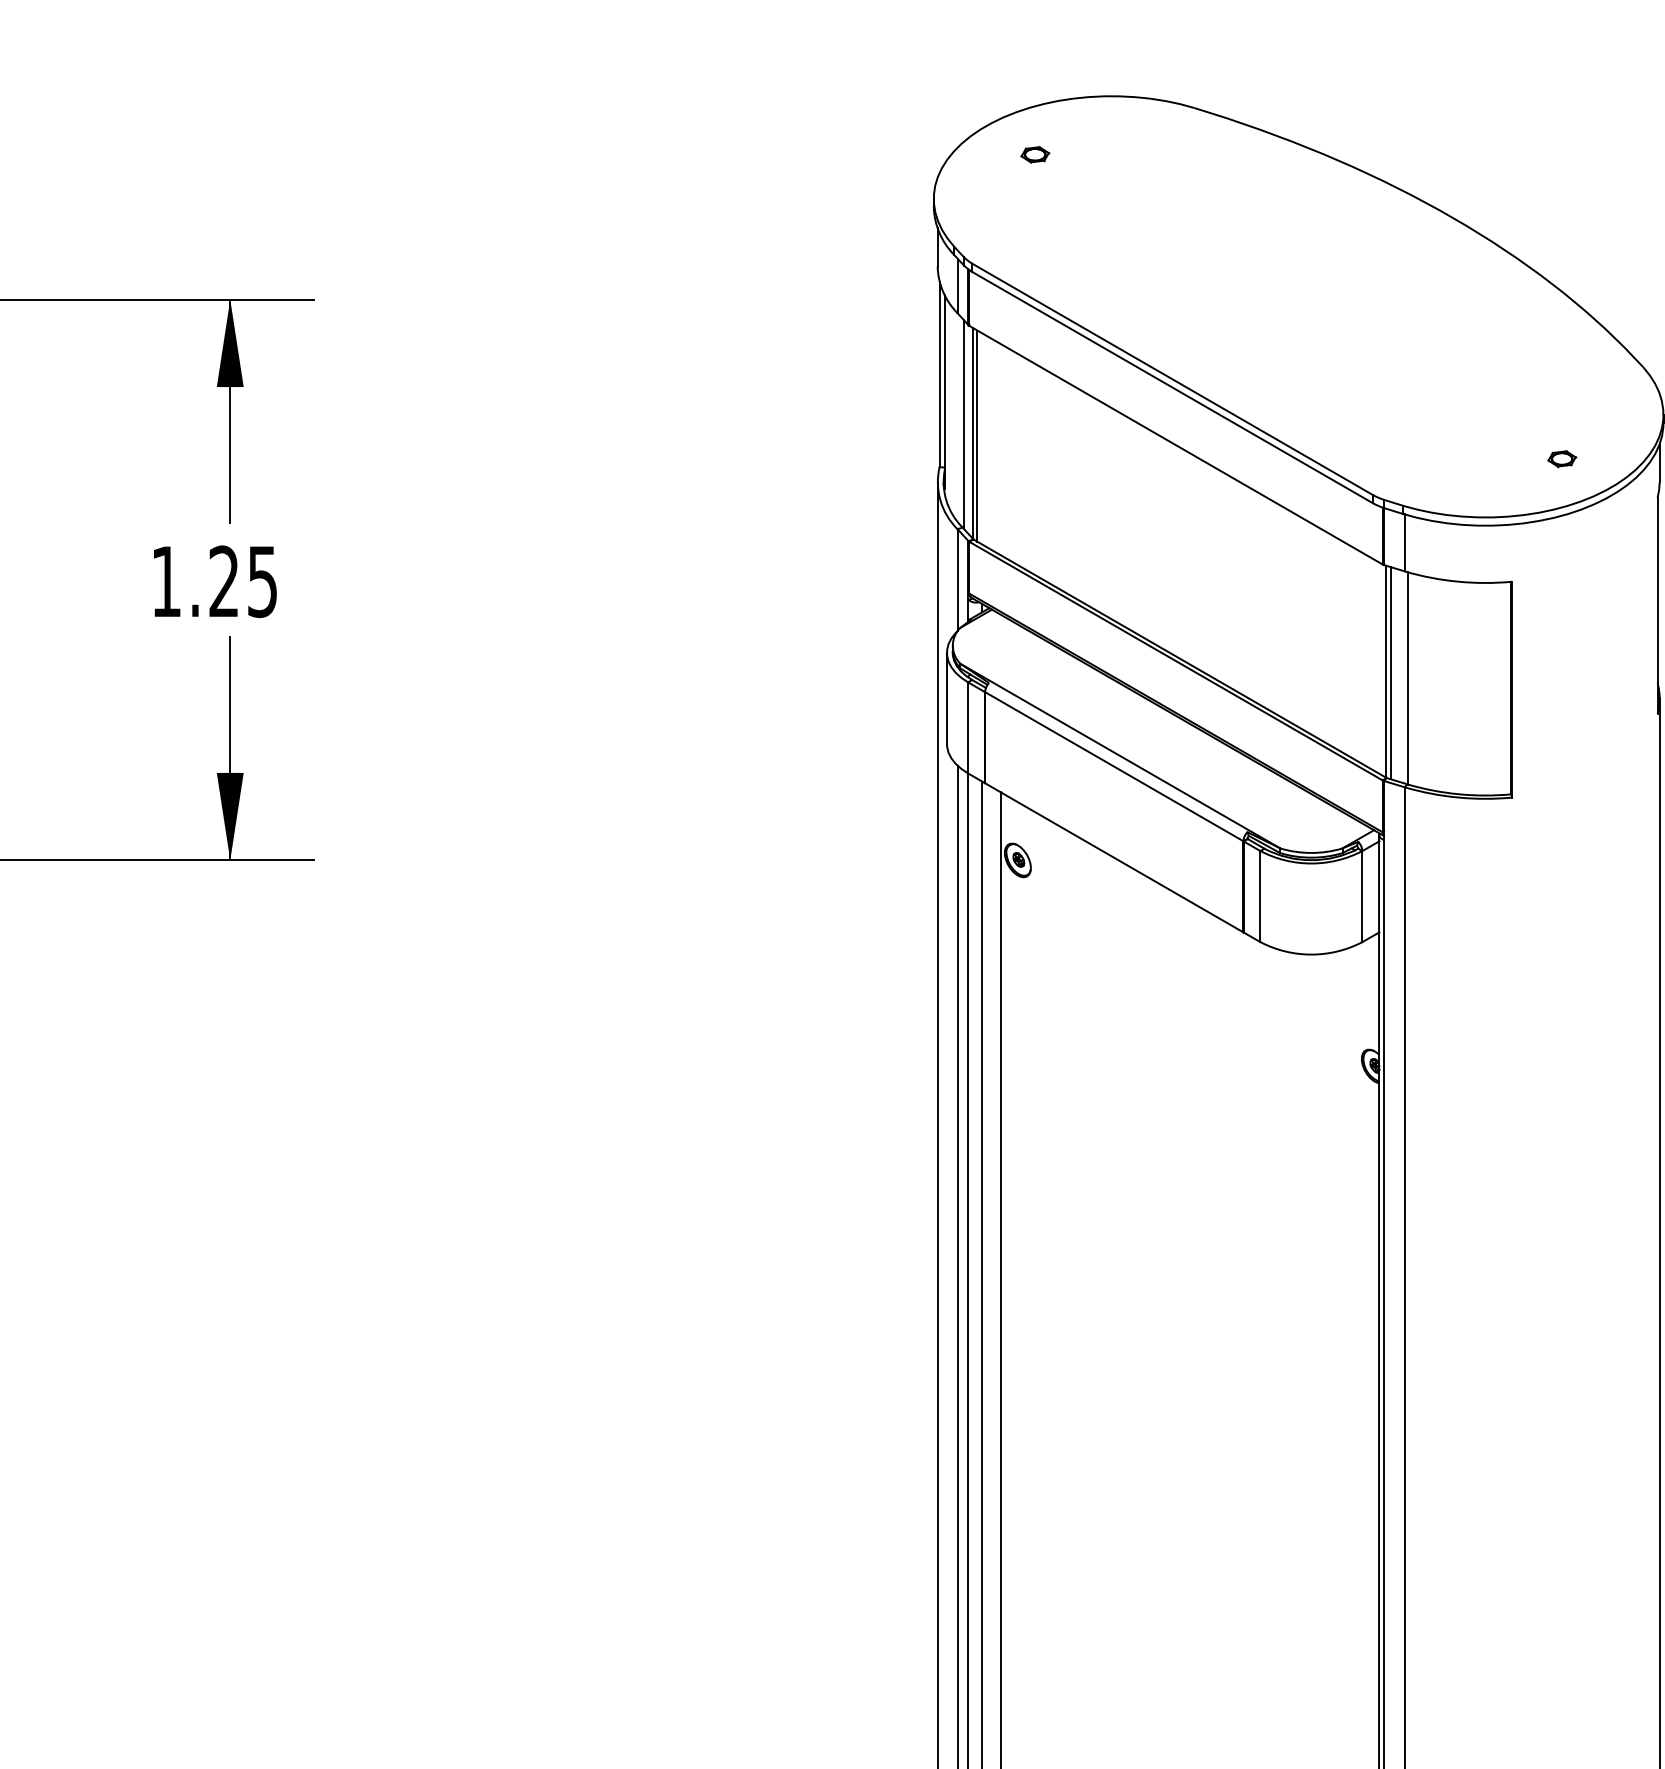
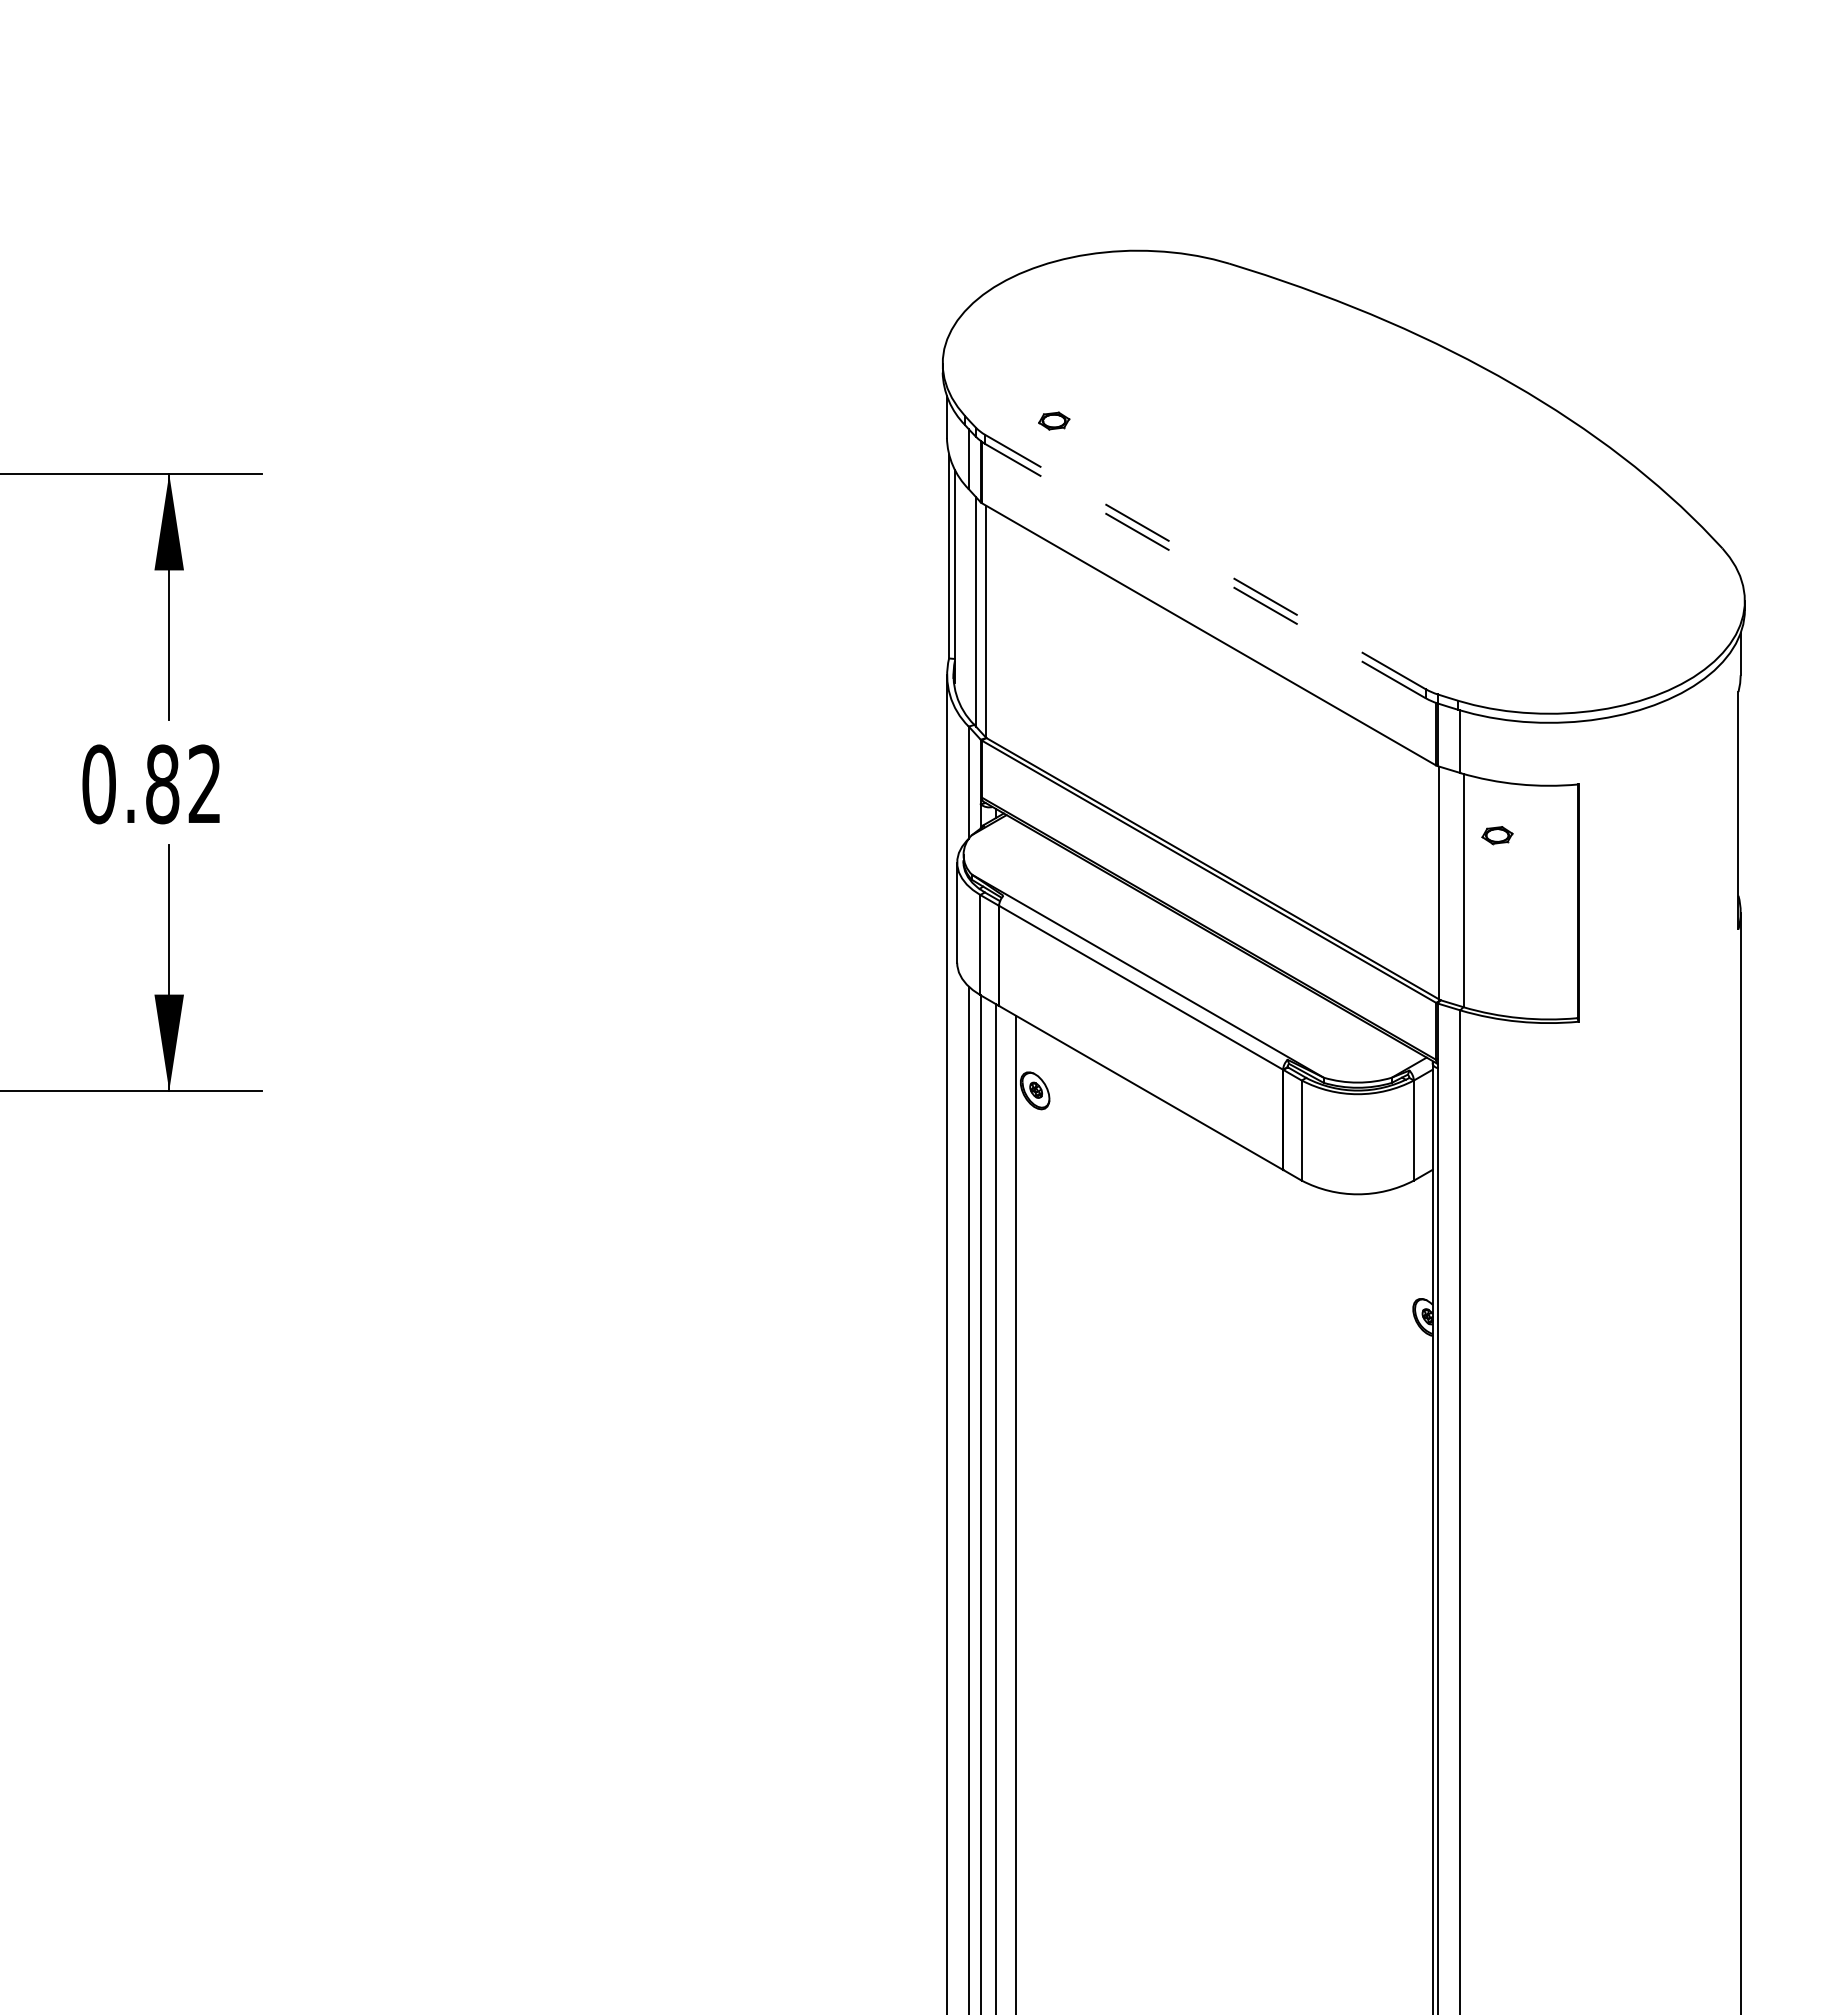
part: (1035, 154) -> (1054, 420), moved
line: (1172, 378) -> (1205, 561), solid -> dashed
line: (1172, 387) -> (1205, 570), solid -> dashed
line: (977, 436) -> (990, 624), removed
part: (1562, 458) -> (1497, 835), moved
text: (214, 581) -> (151, 784), 1.25 -> 0.82
line: (1391, 672) -> (1445, 884), removed

